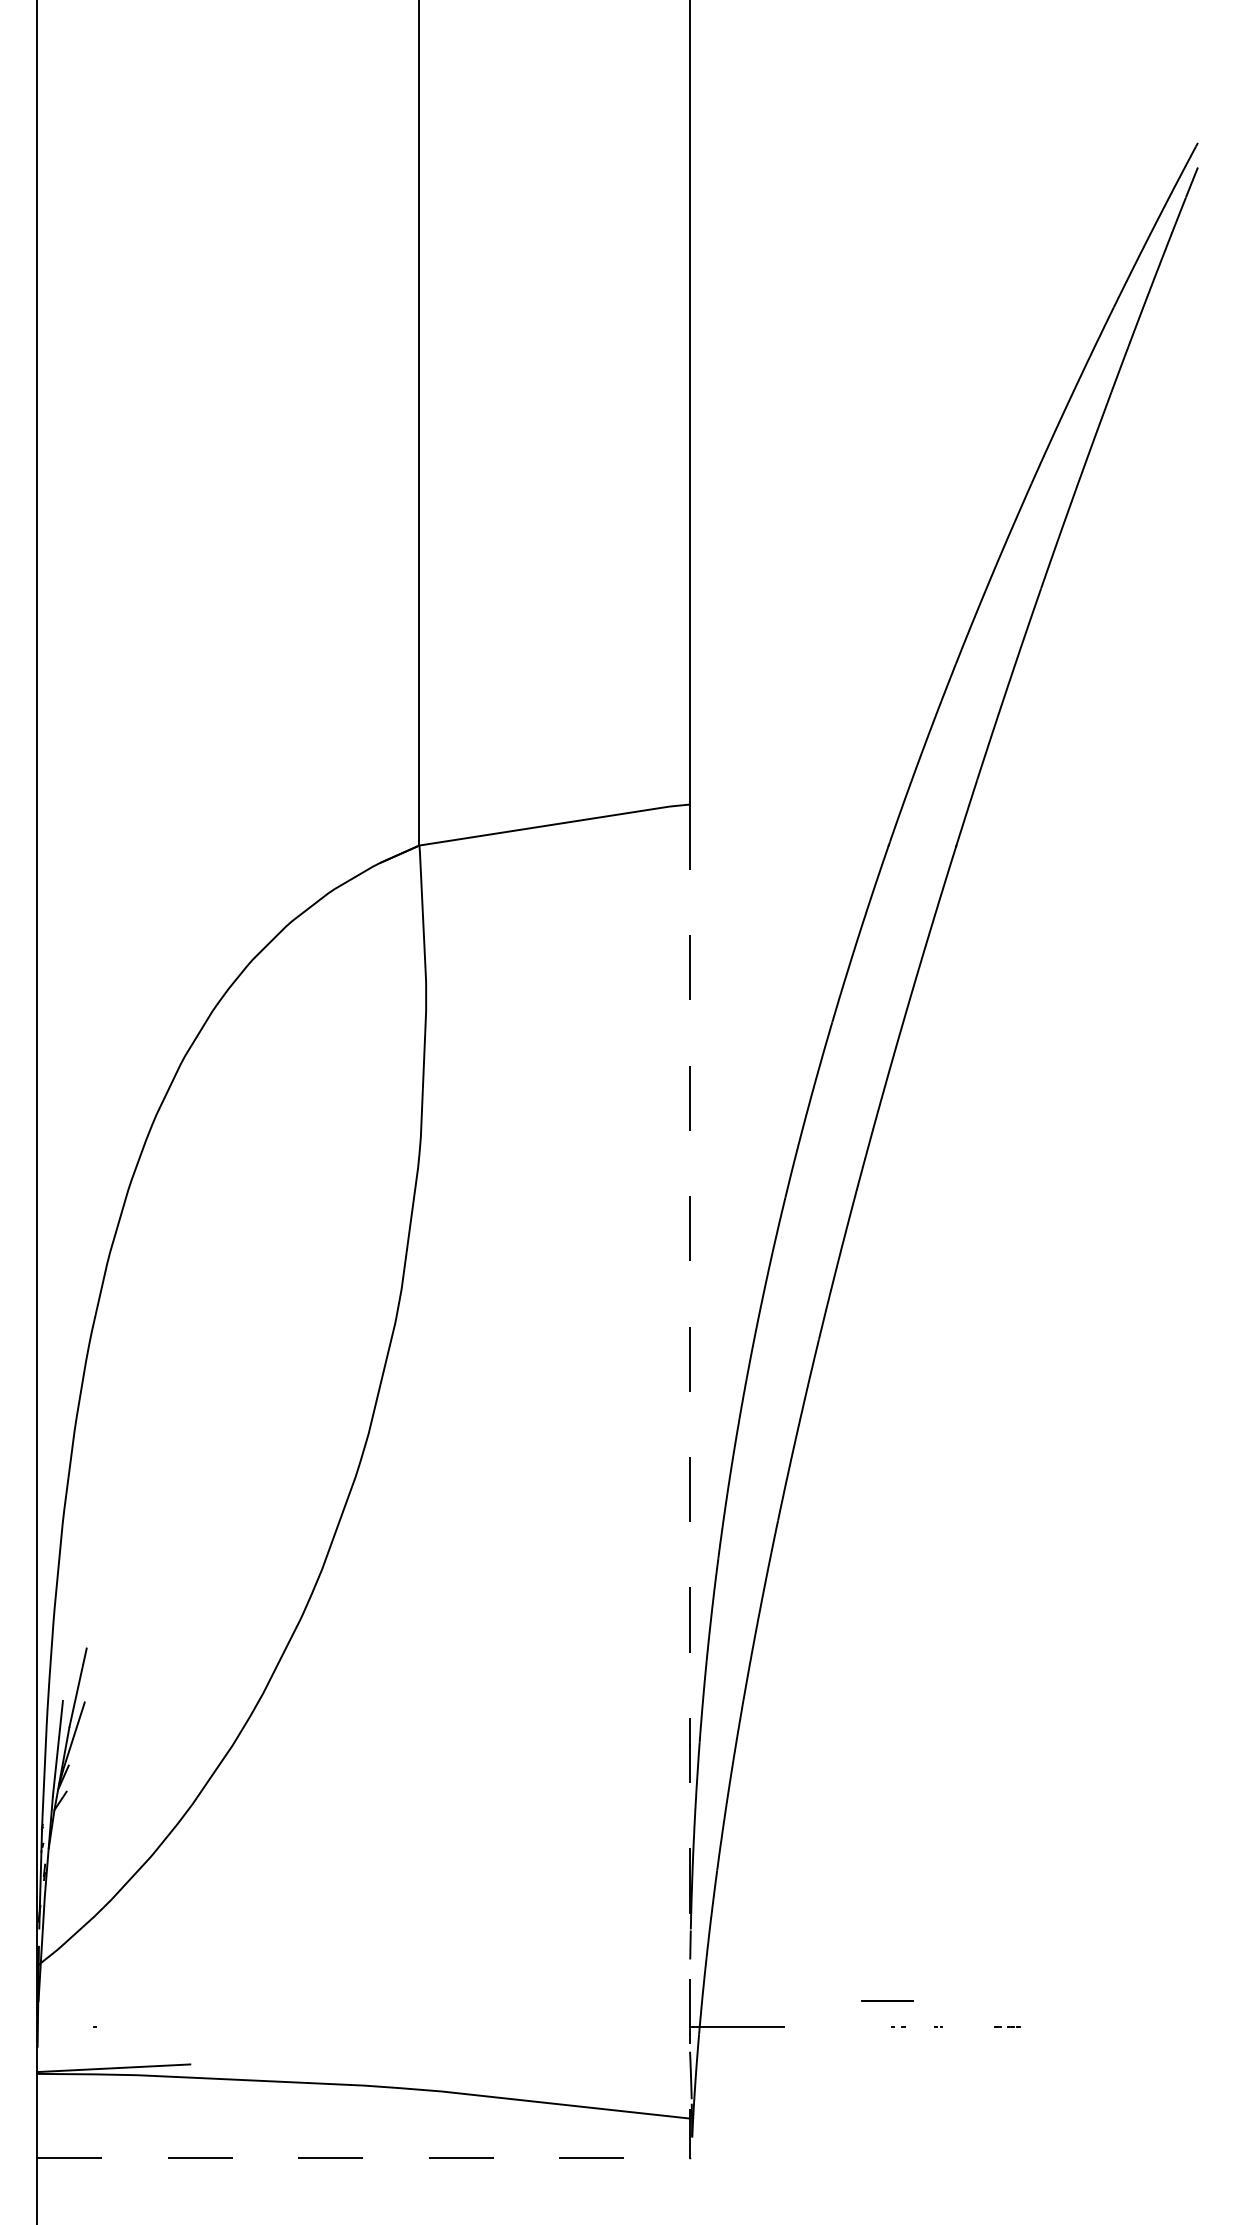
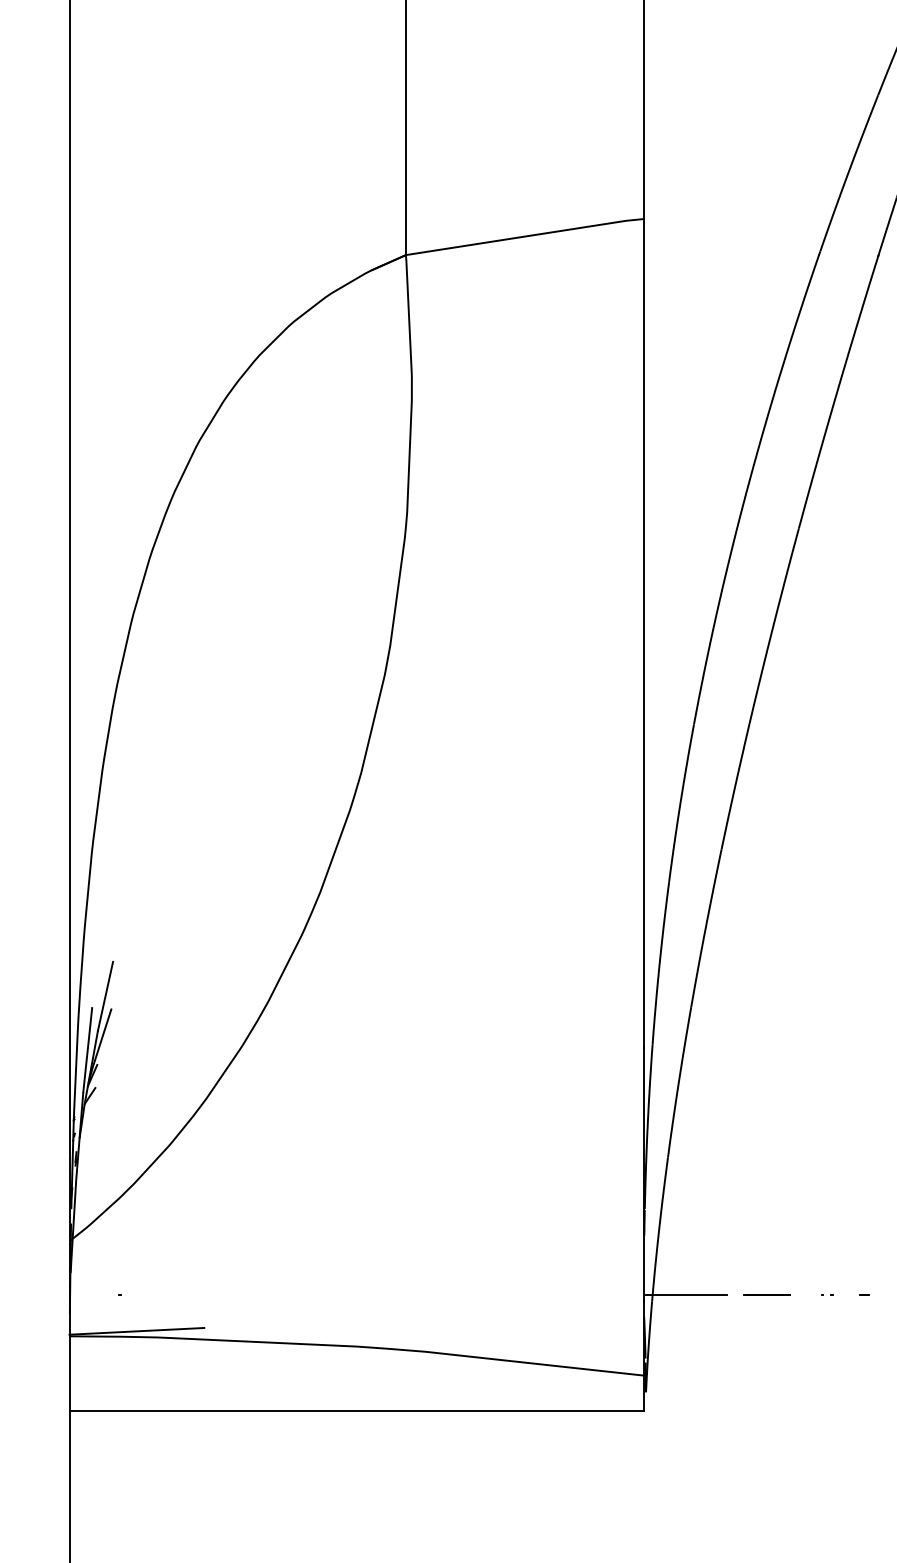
line: (689, 1461) -> (643, 797), dashed -> solid
line: (887, 2000) -> (766, 1294), moved
line: (363, 2158) -> (356, 1410), dashed -> solid

